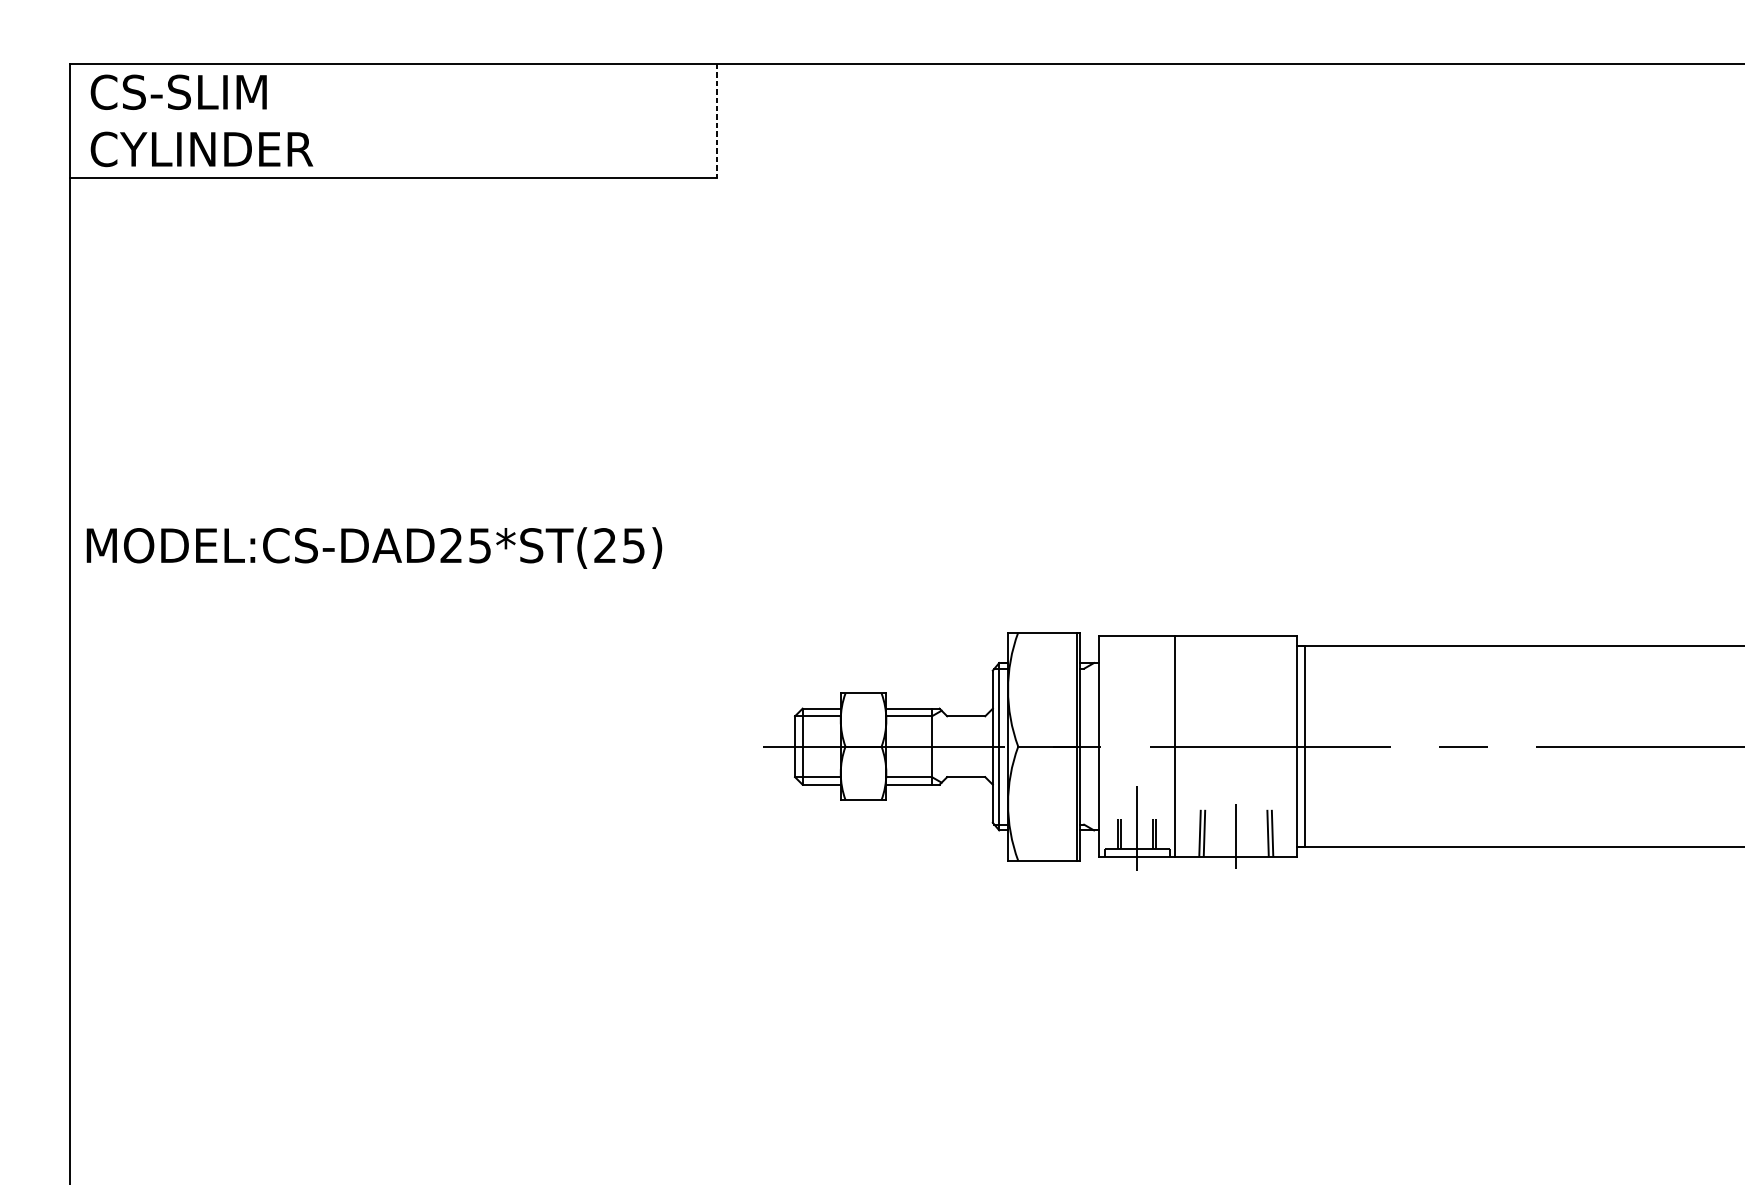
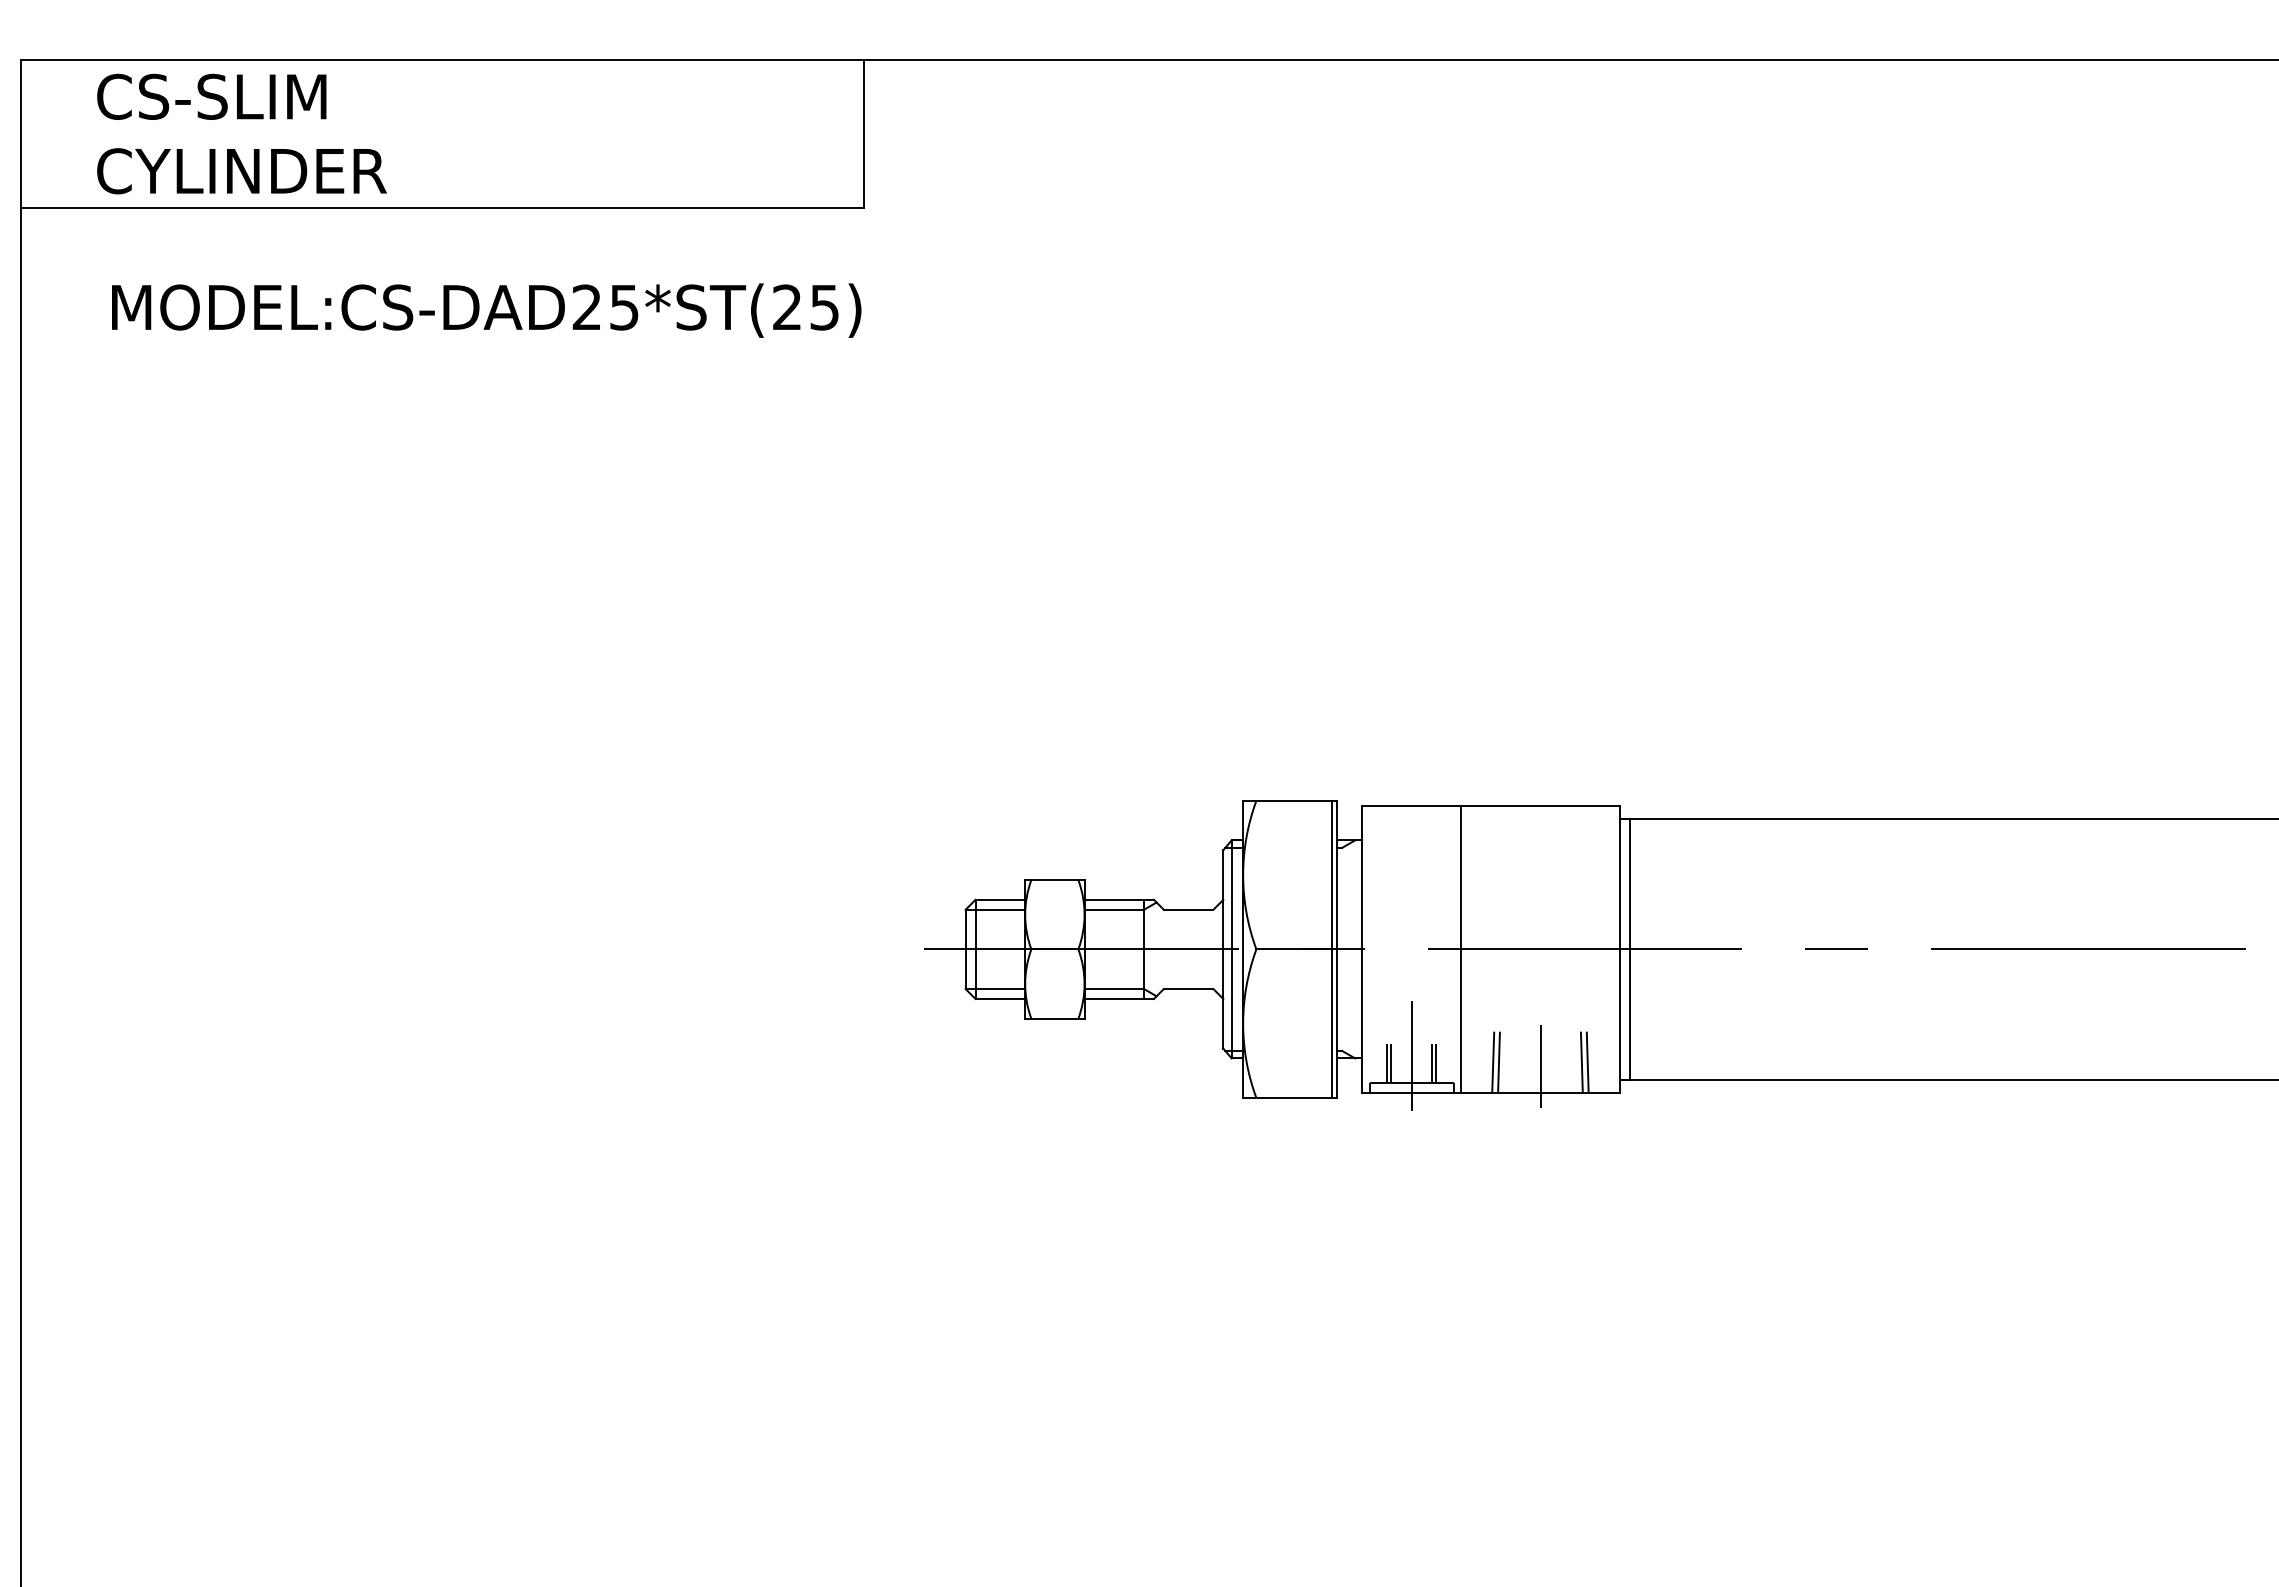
text: (201, 120) -> (241, 133), moved
line: (716, 121) -> (863, 134), dashed -> solid
text: (374, 547) -> (486, 310), moved

